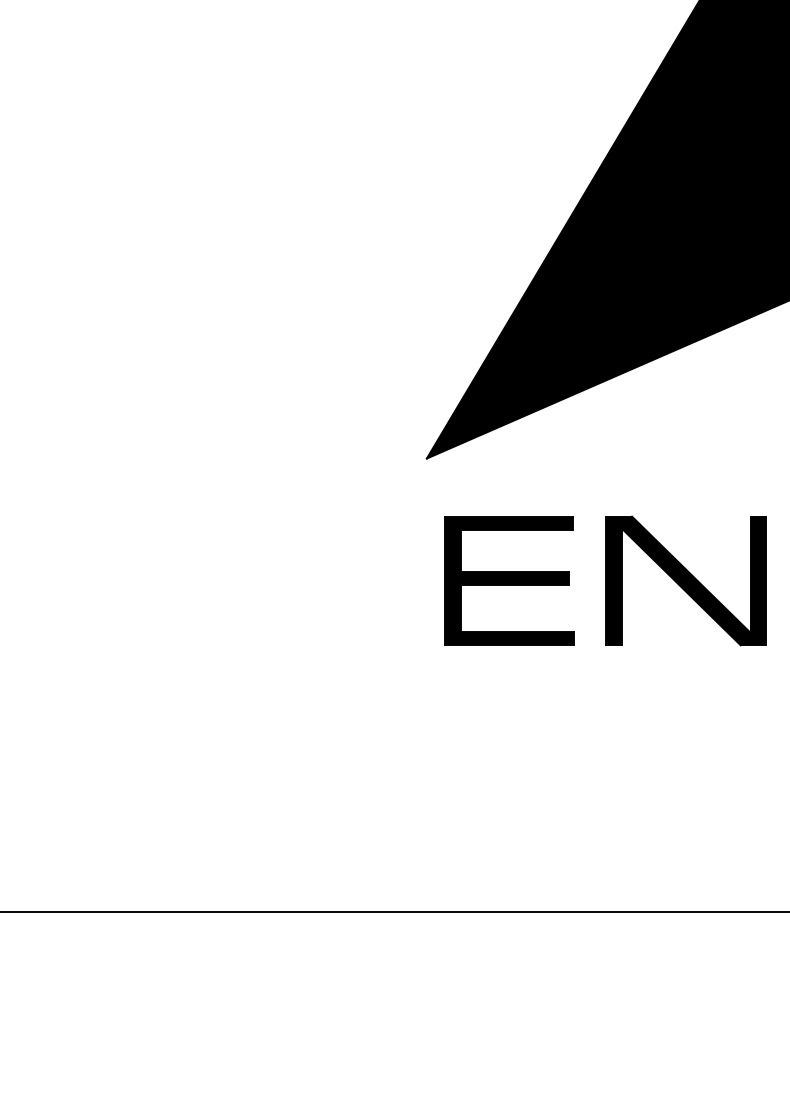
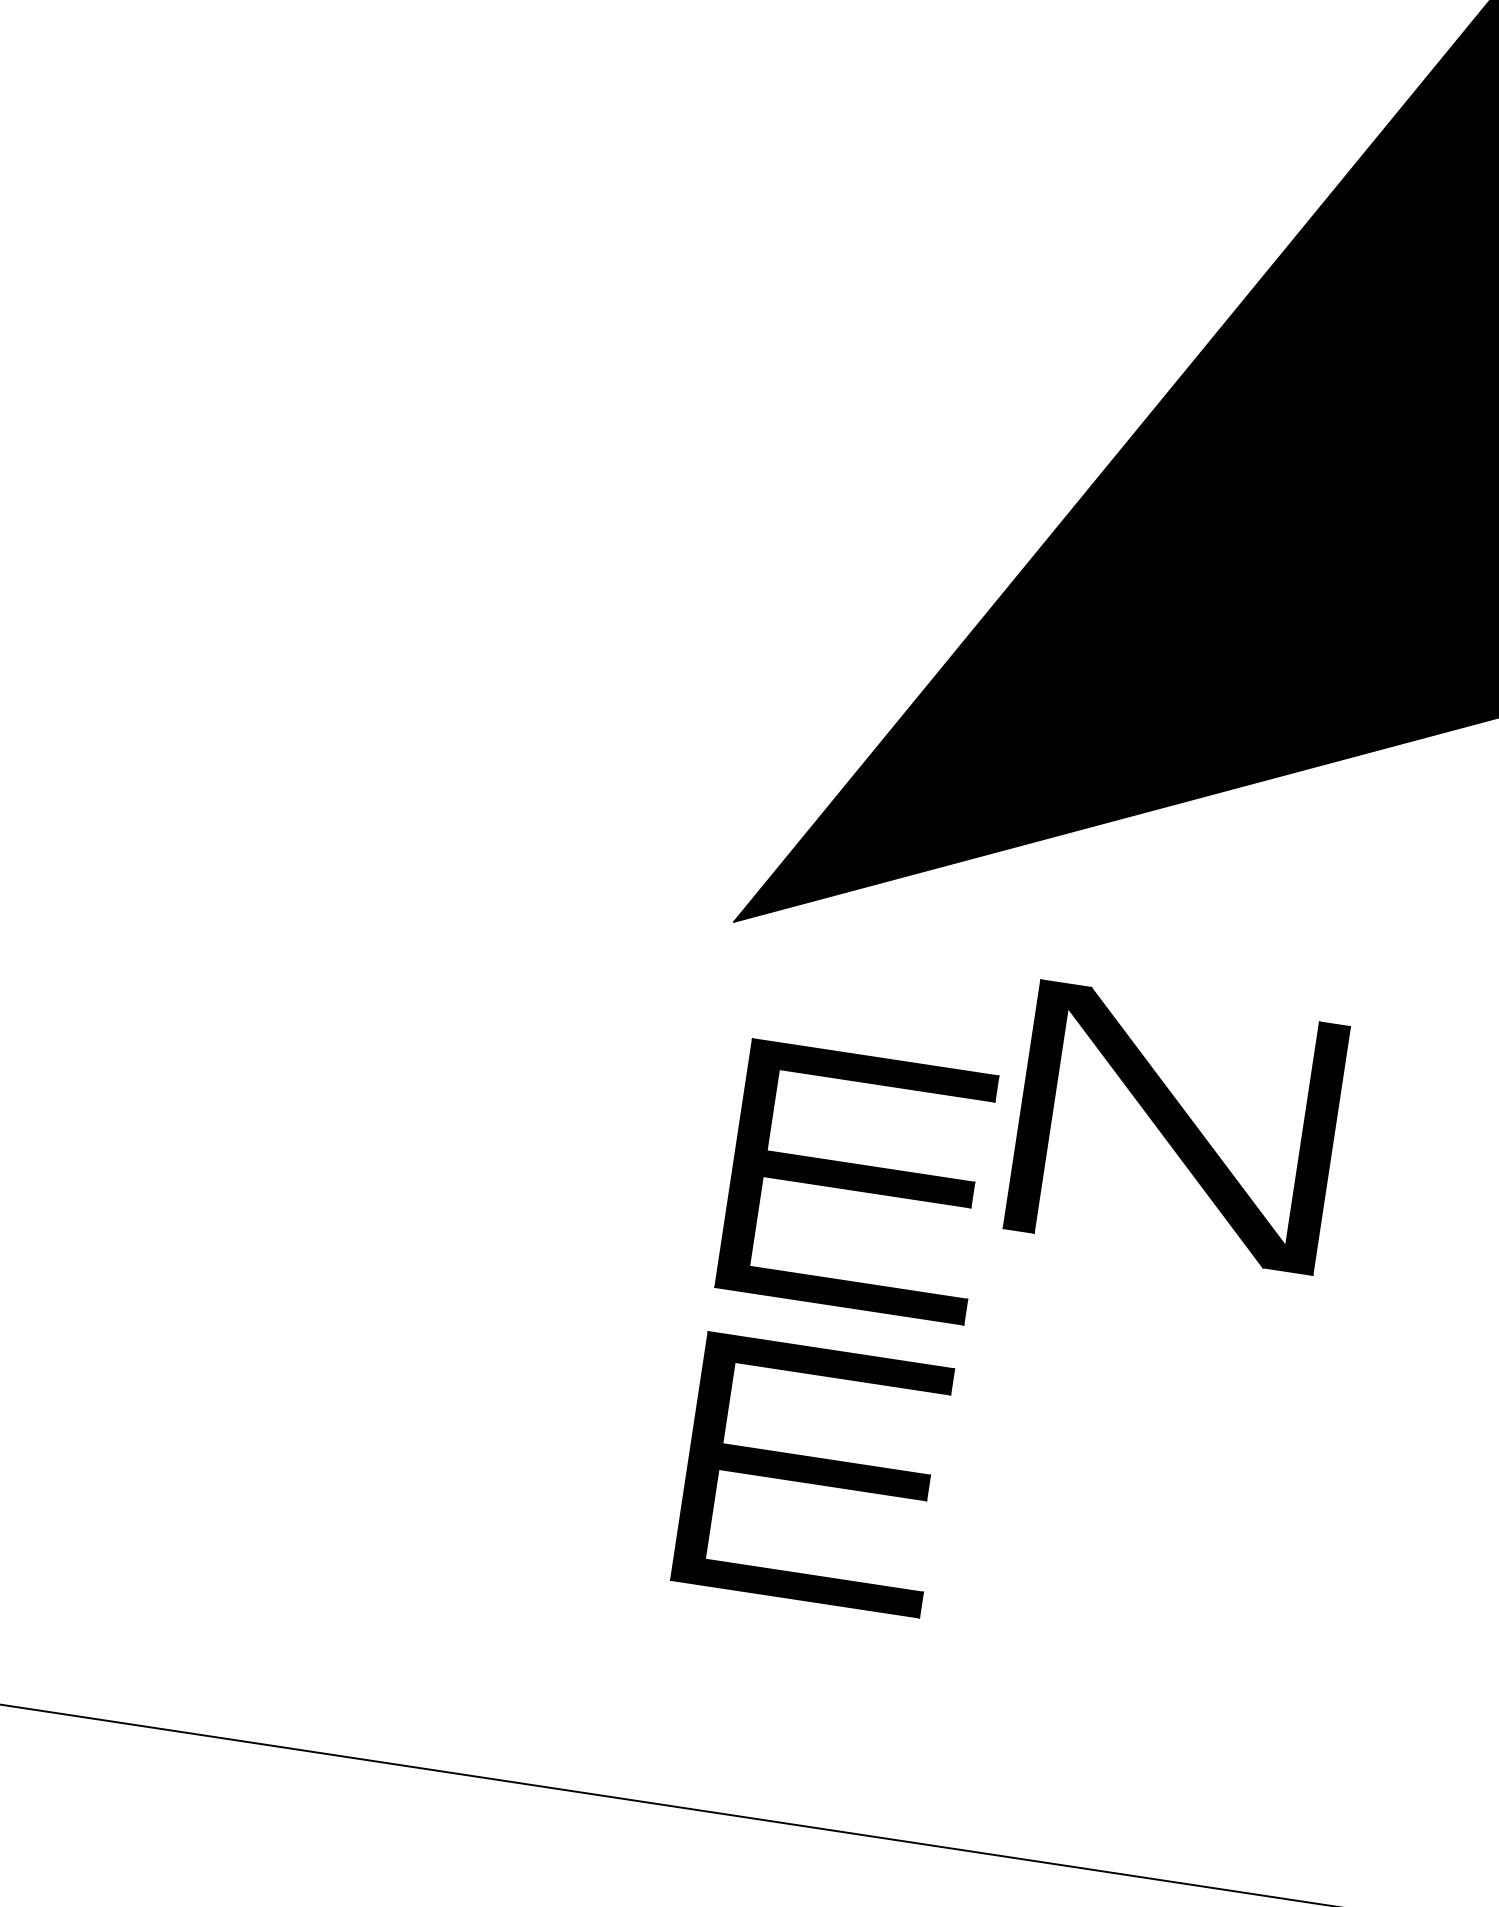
part: (685, 580) -> (1175, 1126), moved
part: (509, 732) -> (813, 1473), added

